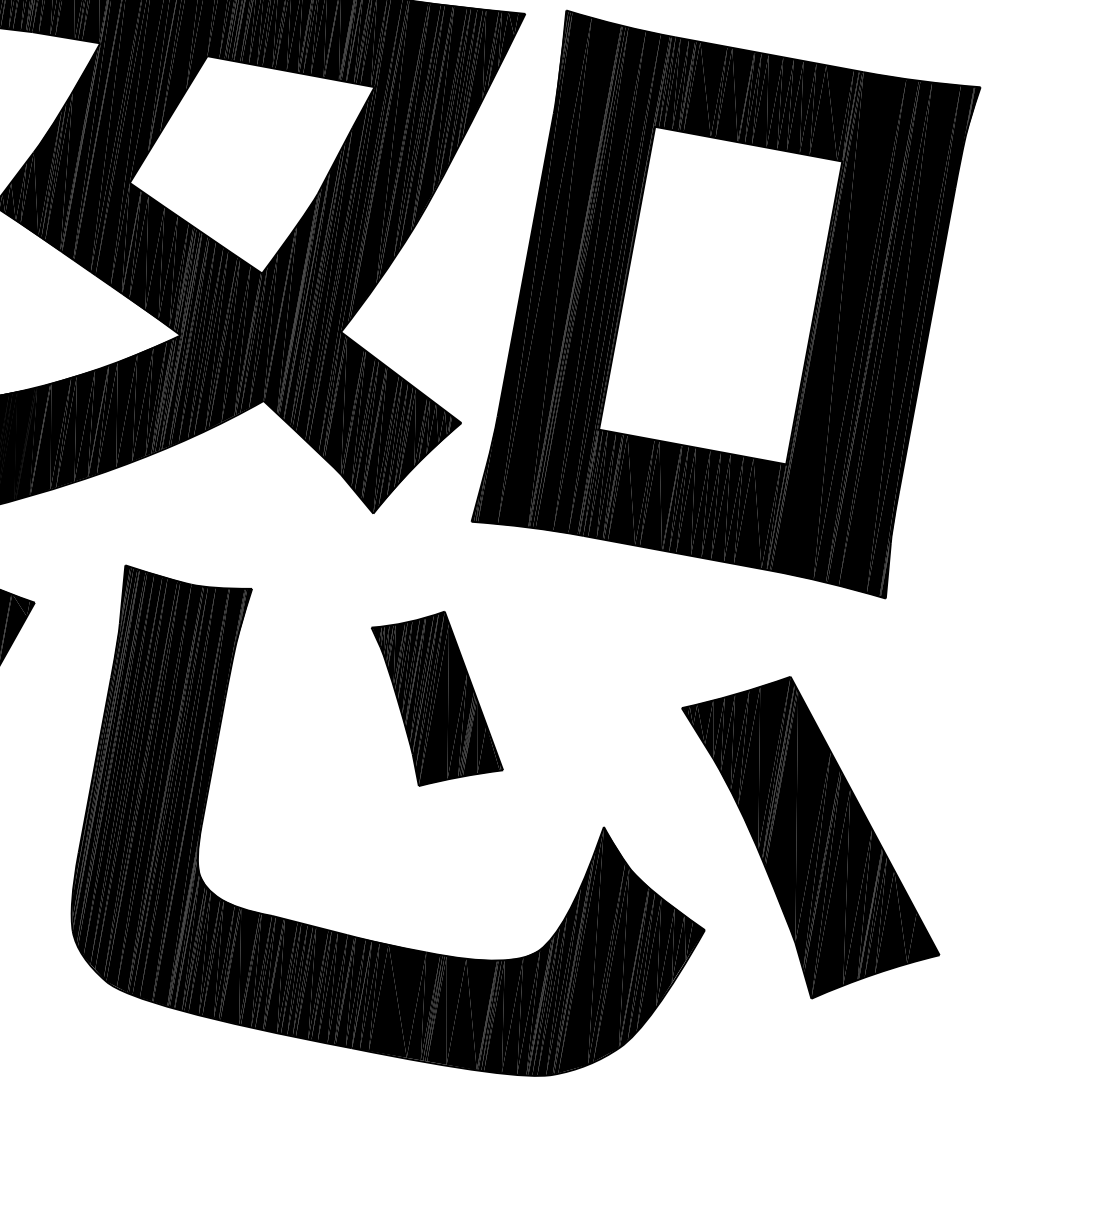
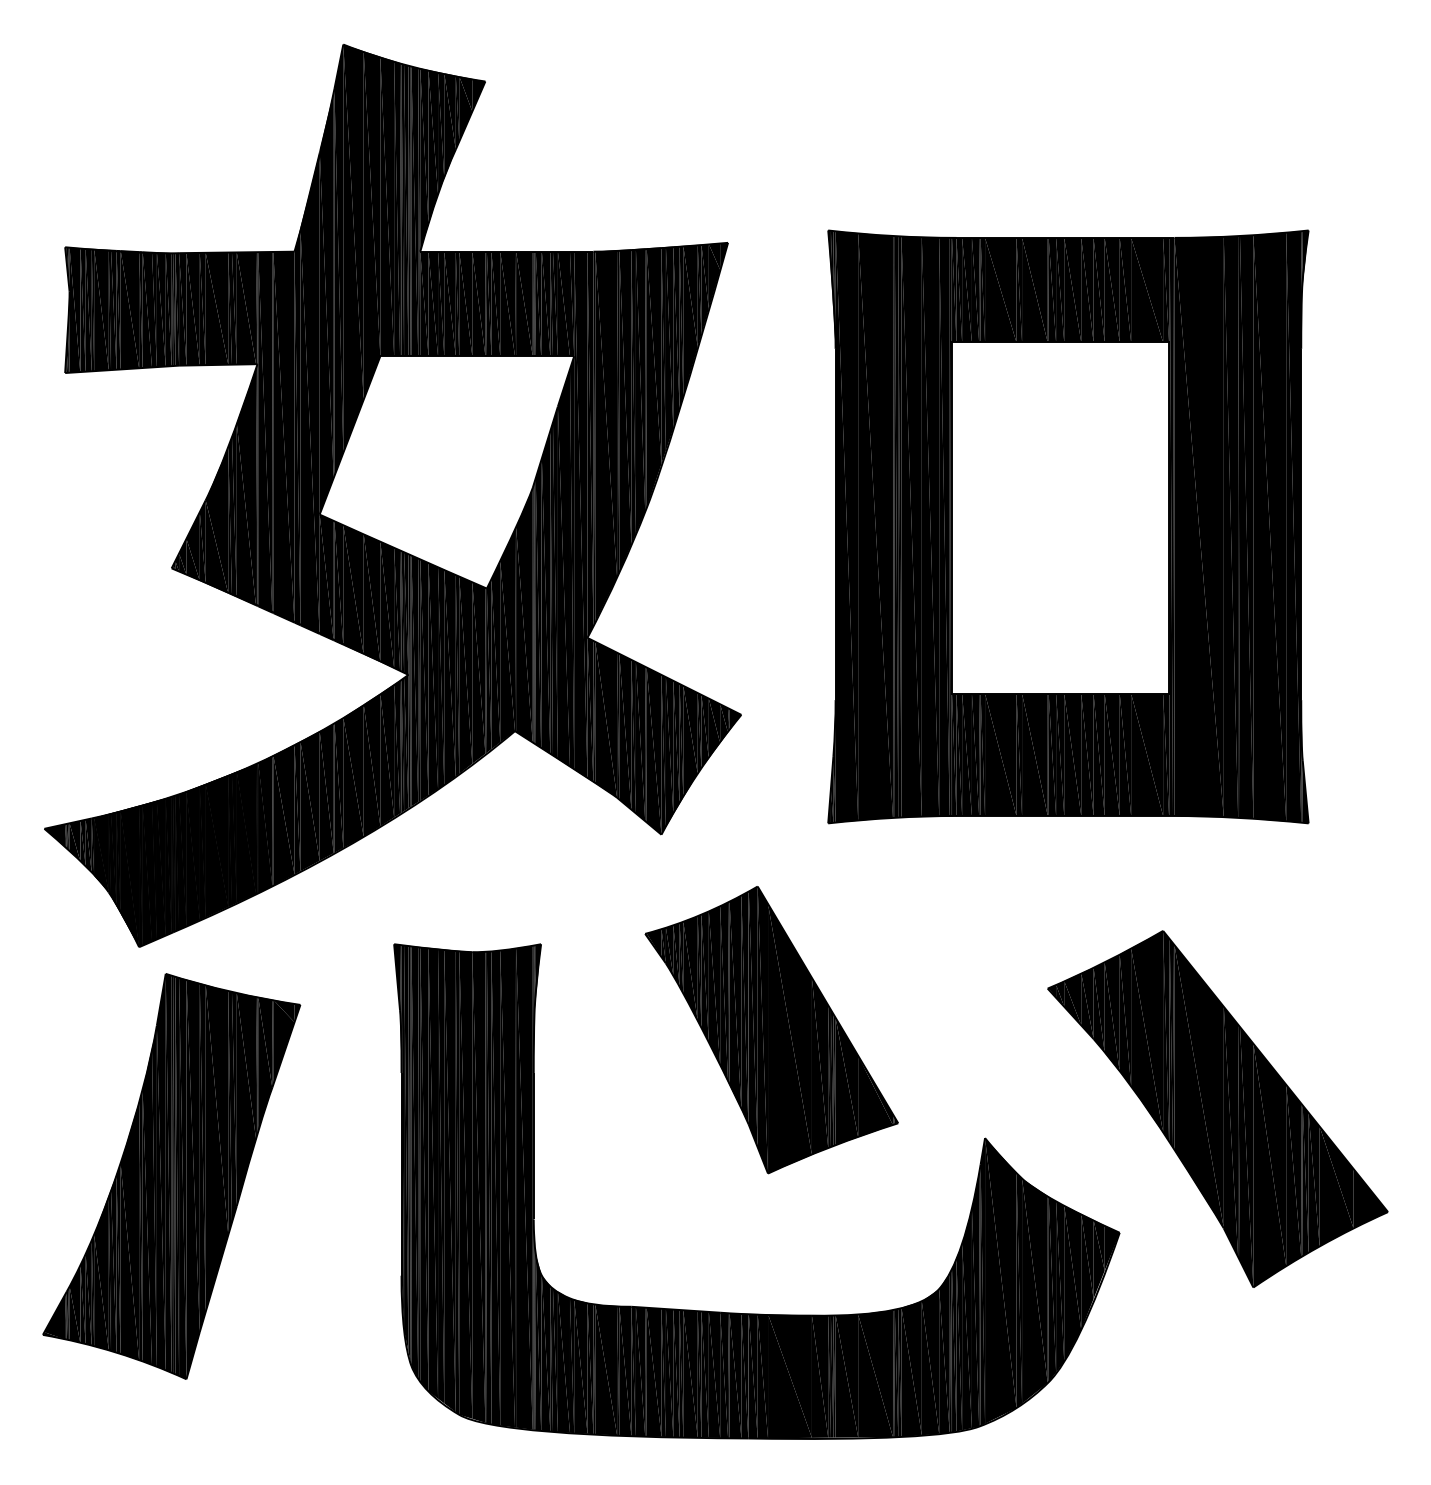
part: (726, 304) -> (1068, 526), moved
part: (436, 700) -> (771, 1030), size x1.43

